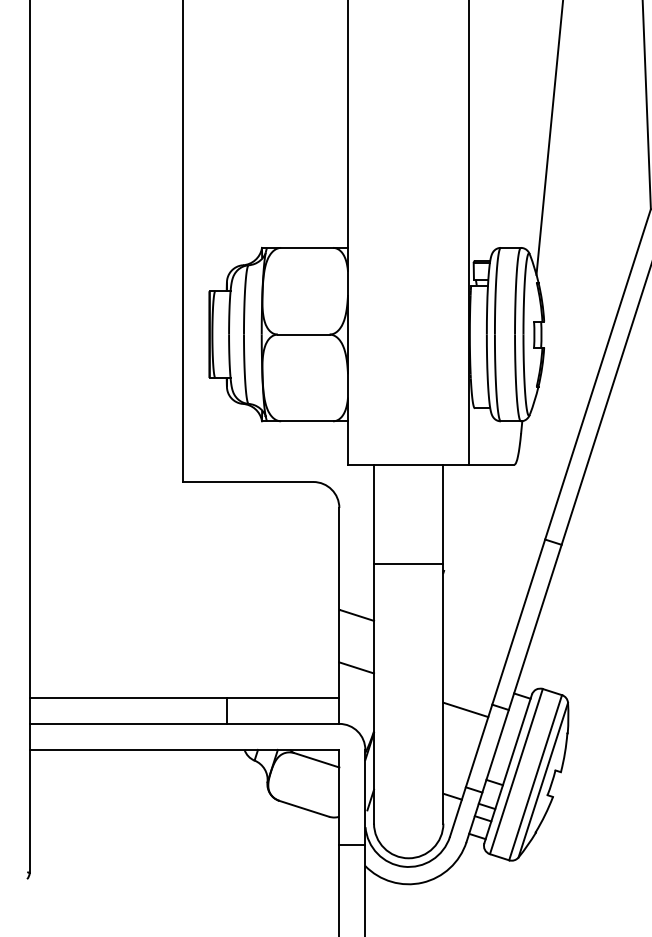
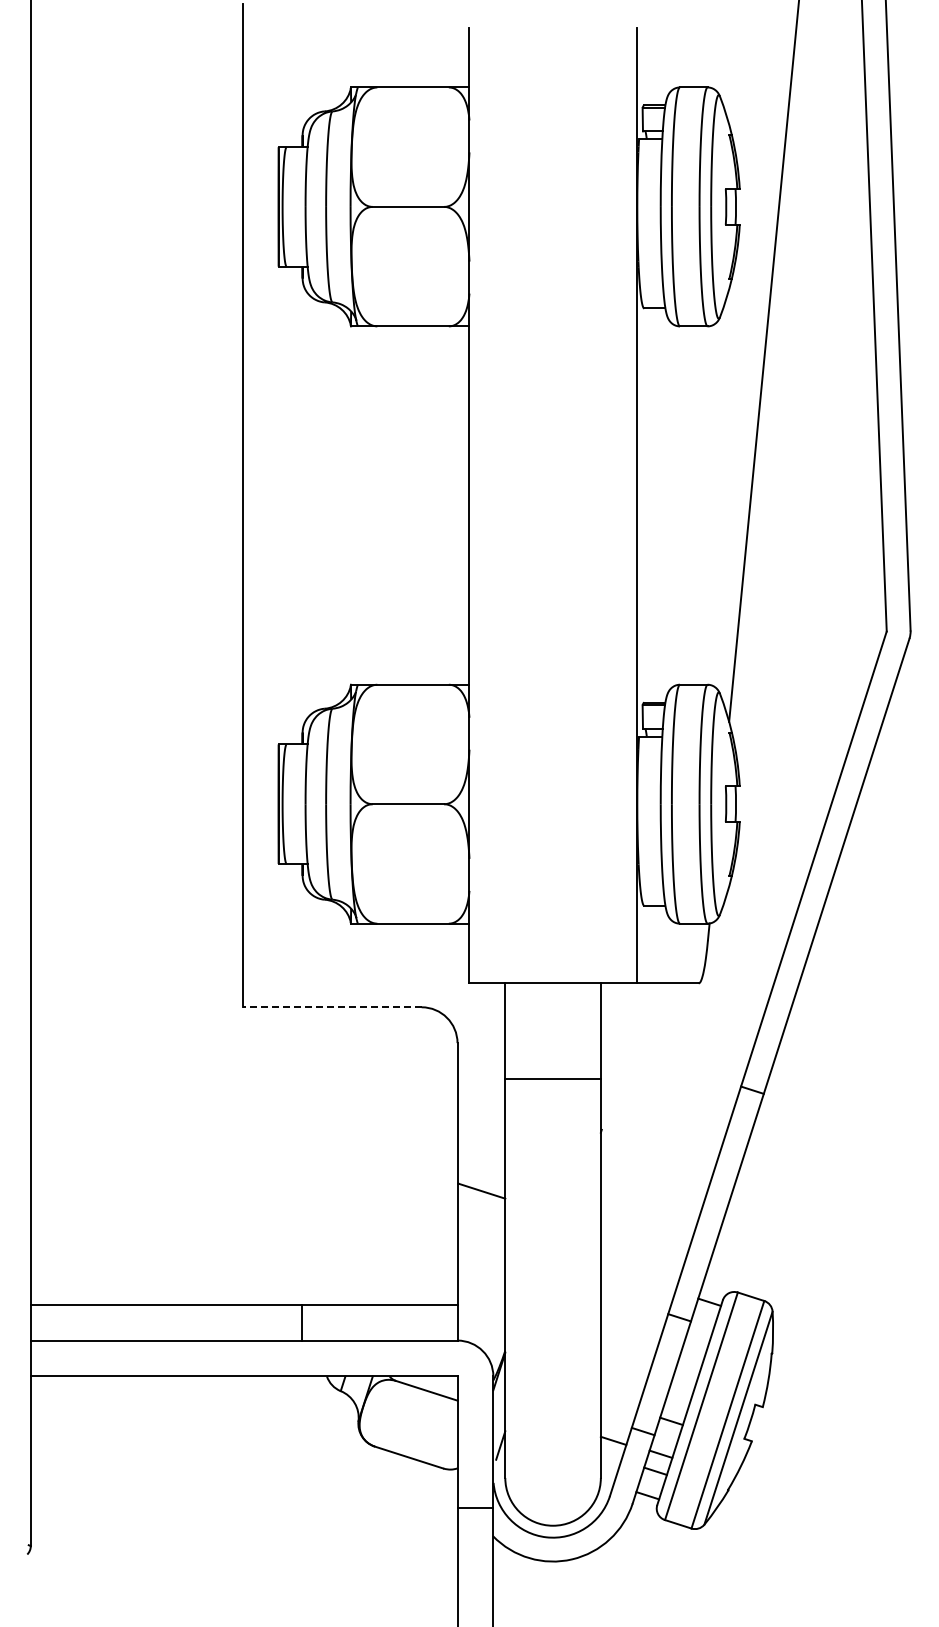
line: (248, 482) -> (332, 1007), solid -> dashed
line: (408, 563) -> (552, 1078), moved
line: (356, 667) -> (481, 1263), removed
line: (465, 710) -> (631, 1321), removed

